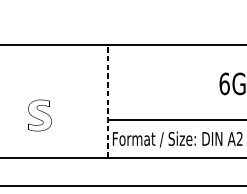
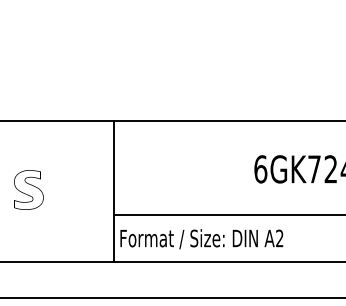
line: (107, 101) -> (113, 191), dashed -> solid
part: (39, 115) -> (28, 189), moved

